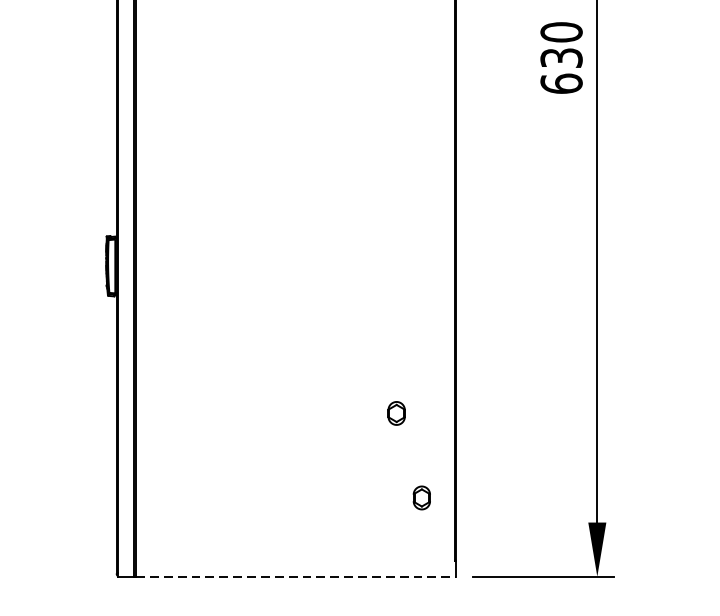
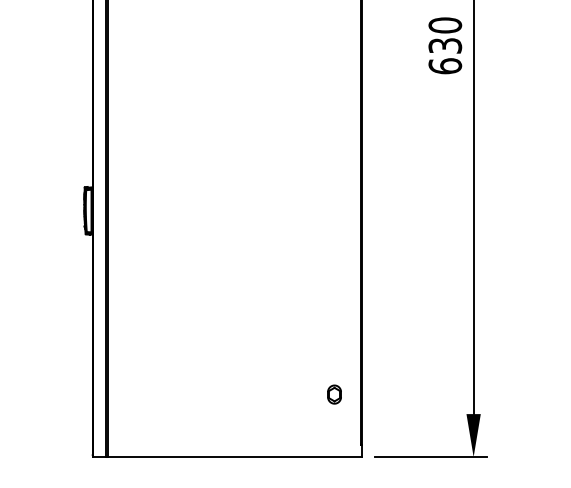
part: (396, 413) -> (314, 327), removed
line: (295, 577) -> (234, 457), dashed -> solid

